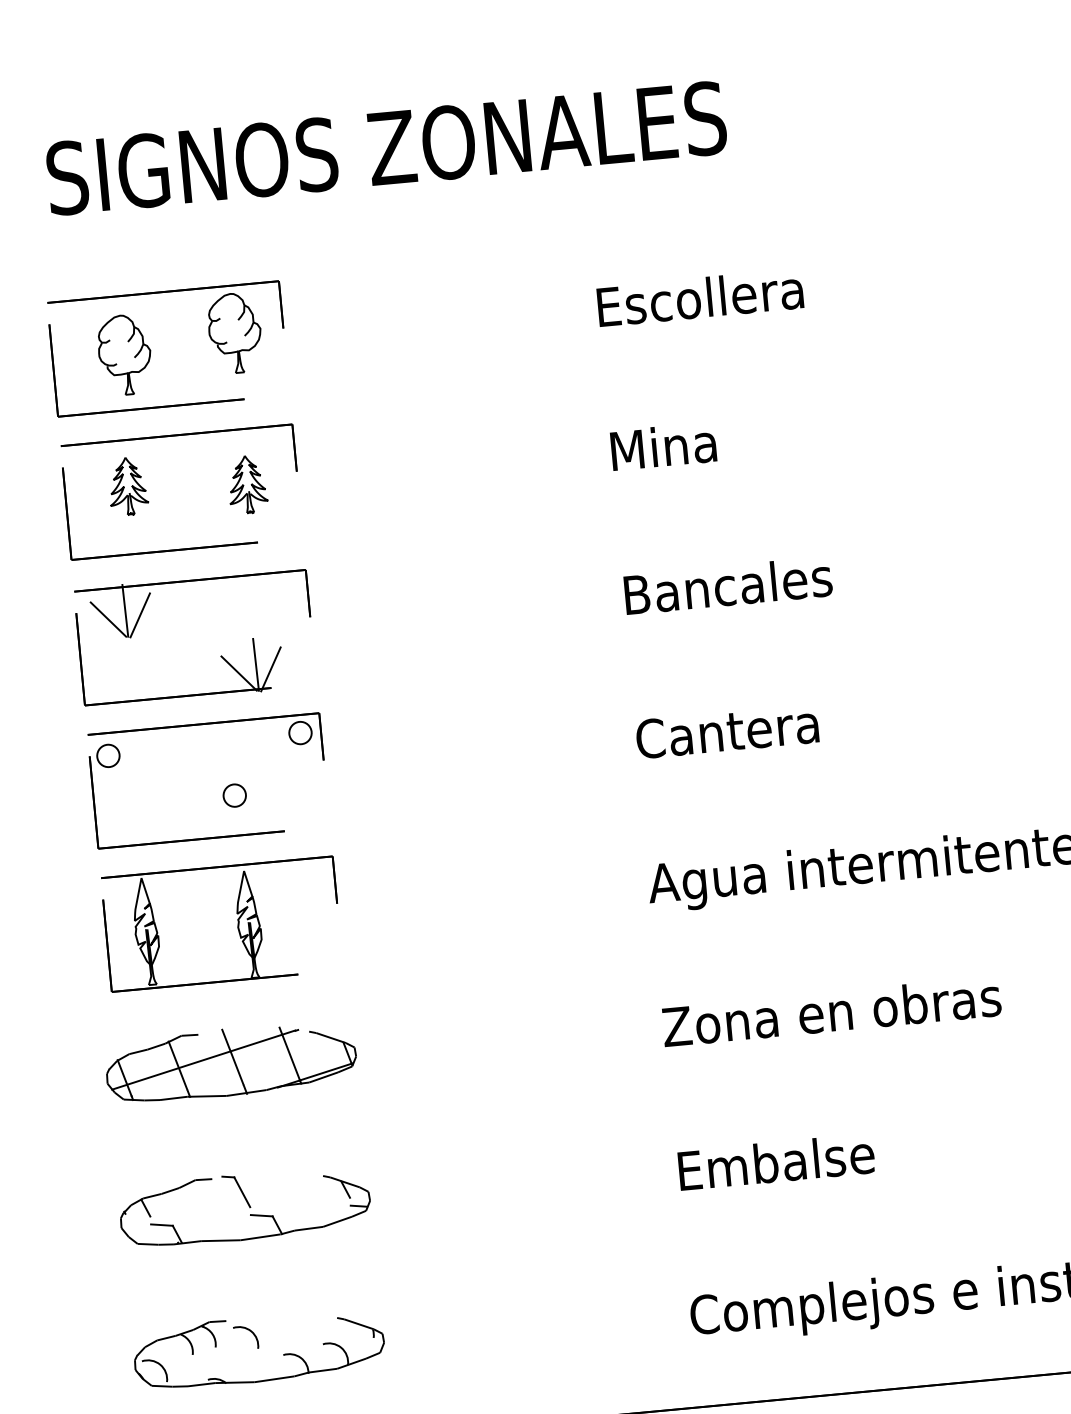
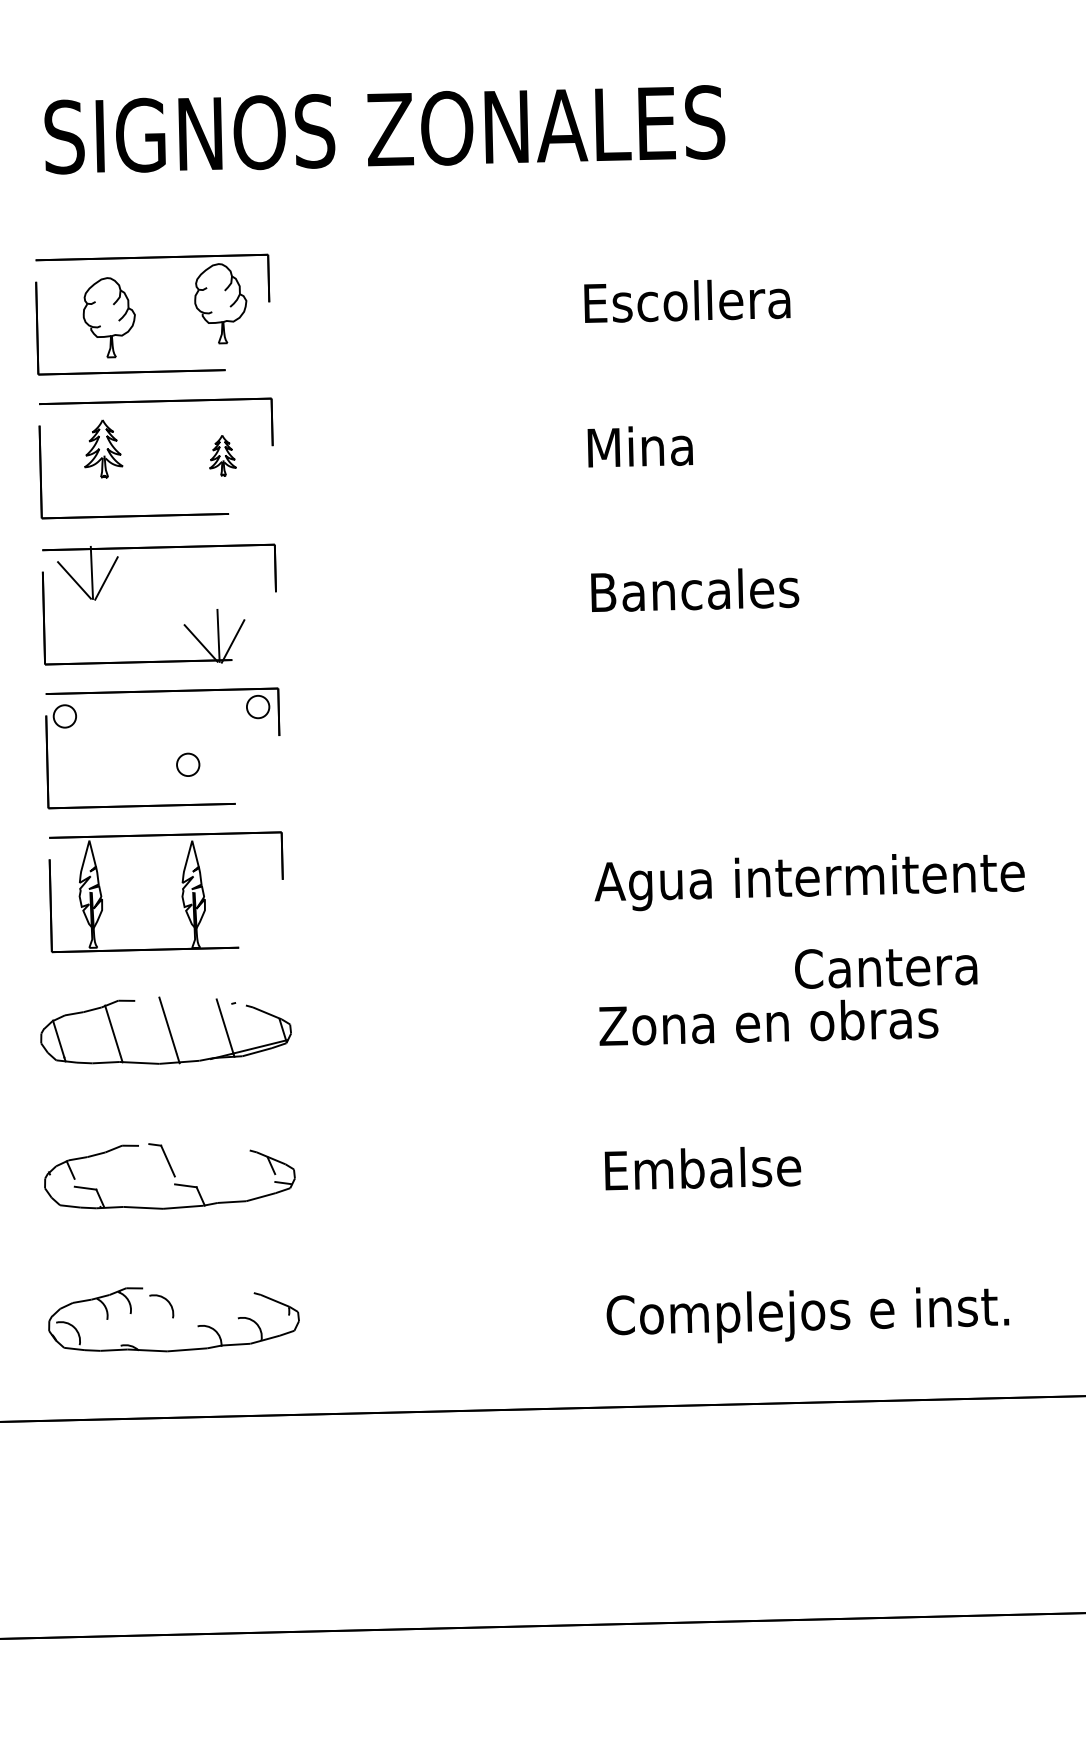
part: (247, 484) -> (222, 455), size x0.7
text: (727, 732) -> (886, 968), moved
line: (203, 1060) -> (138, 1026), removed

